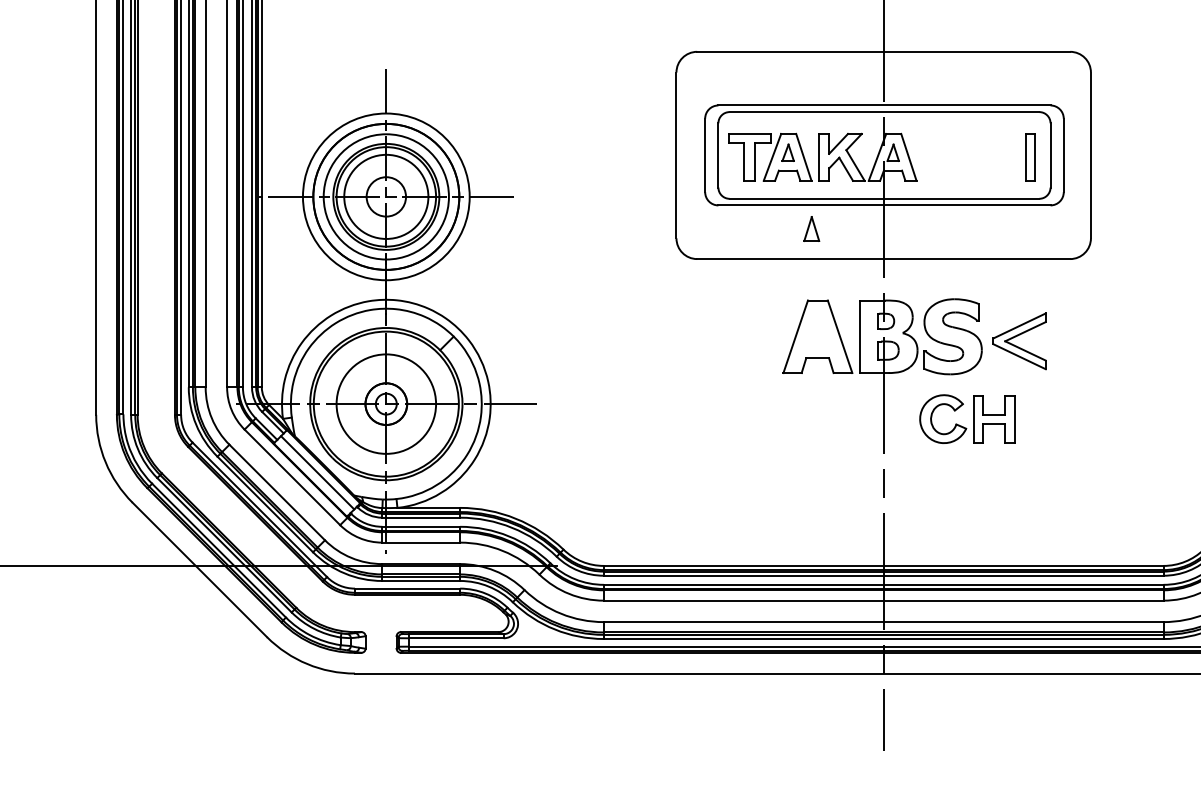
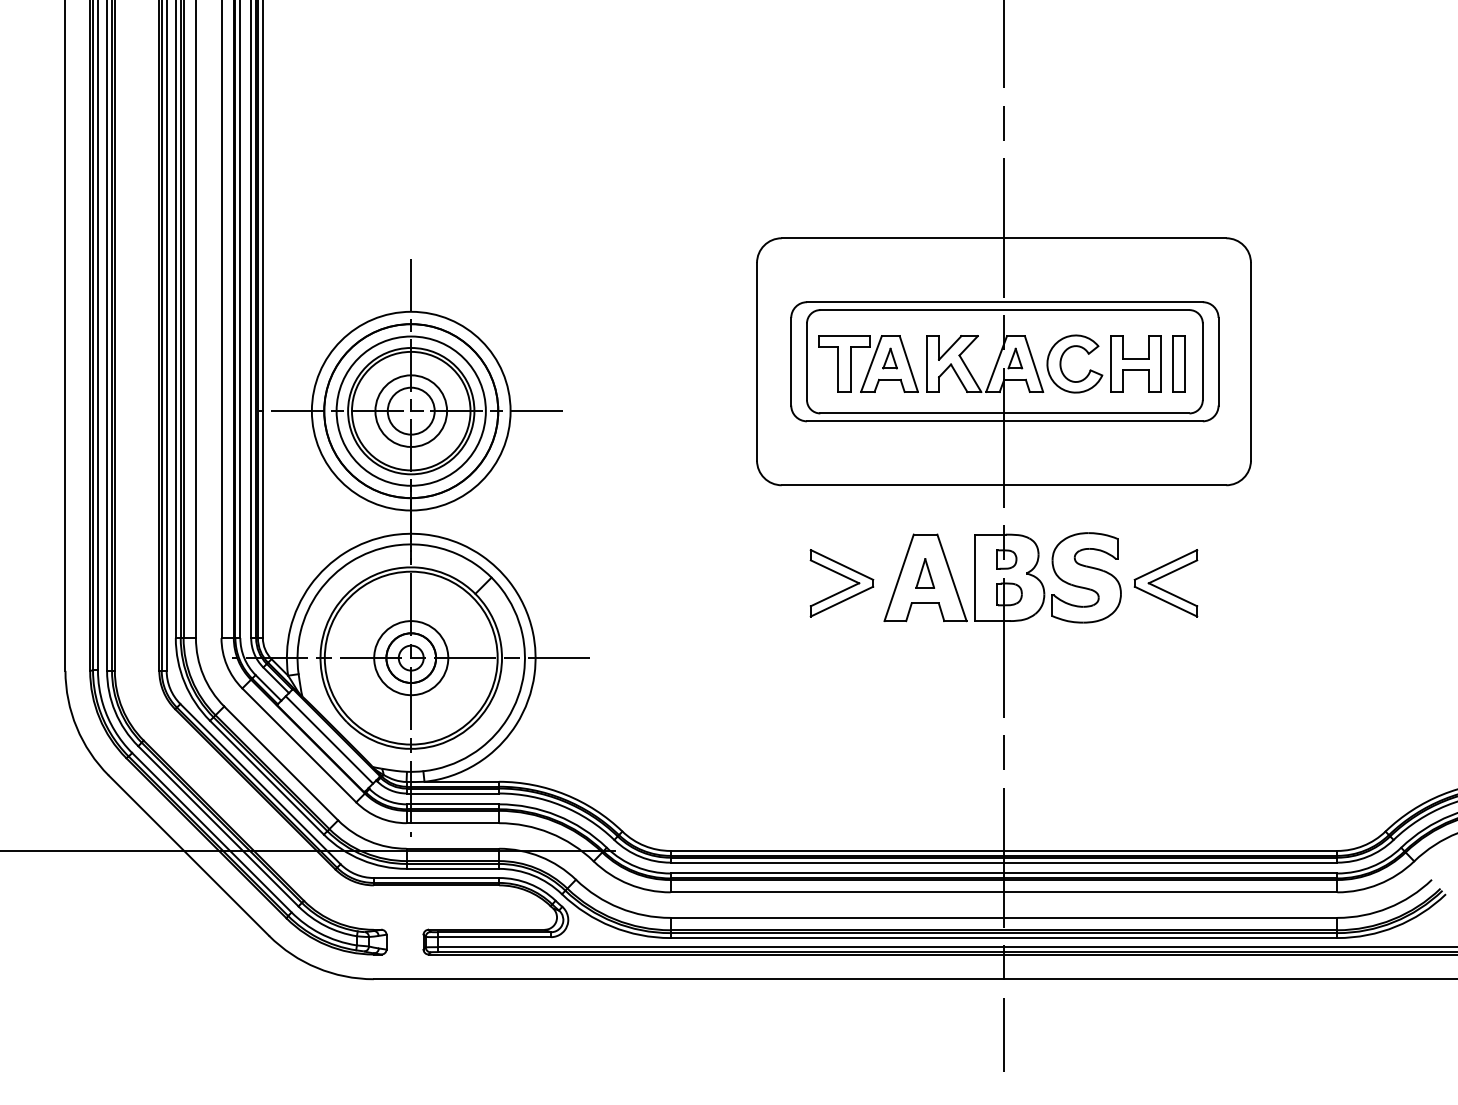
circle: (386, 196) -> (411, 410), size x0.71
part: (811, 229) -> (925, 573), moved
part: (749, 346) -> (843, 589), added
circle: (386, 404) -> (411, 658), size x0.62
part: (973, 418) -> (1110, 363), moved

